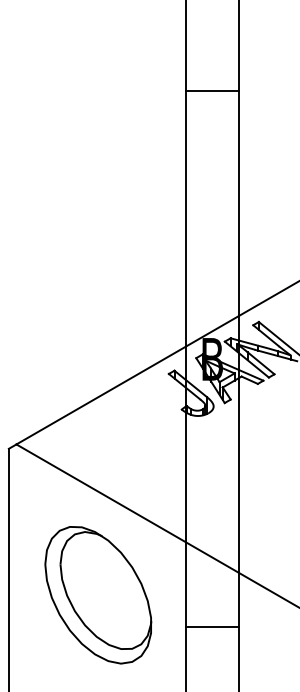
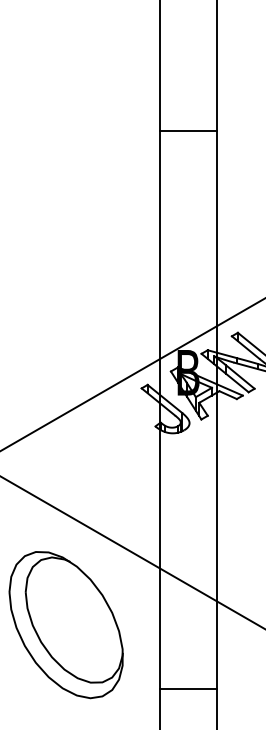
line: (212, 90) -> (188, 130), moved
line: (212, 627) -> (188, 689), moved

